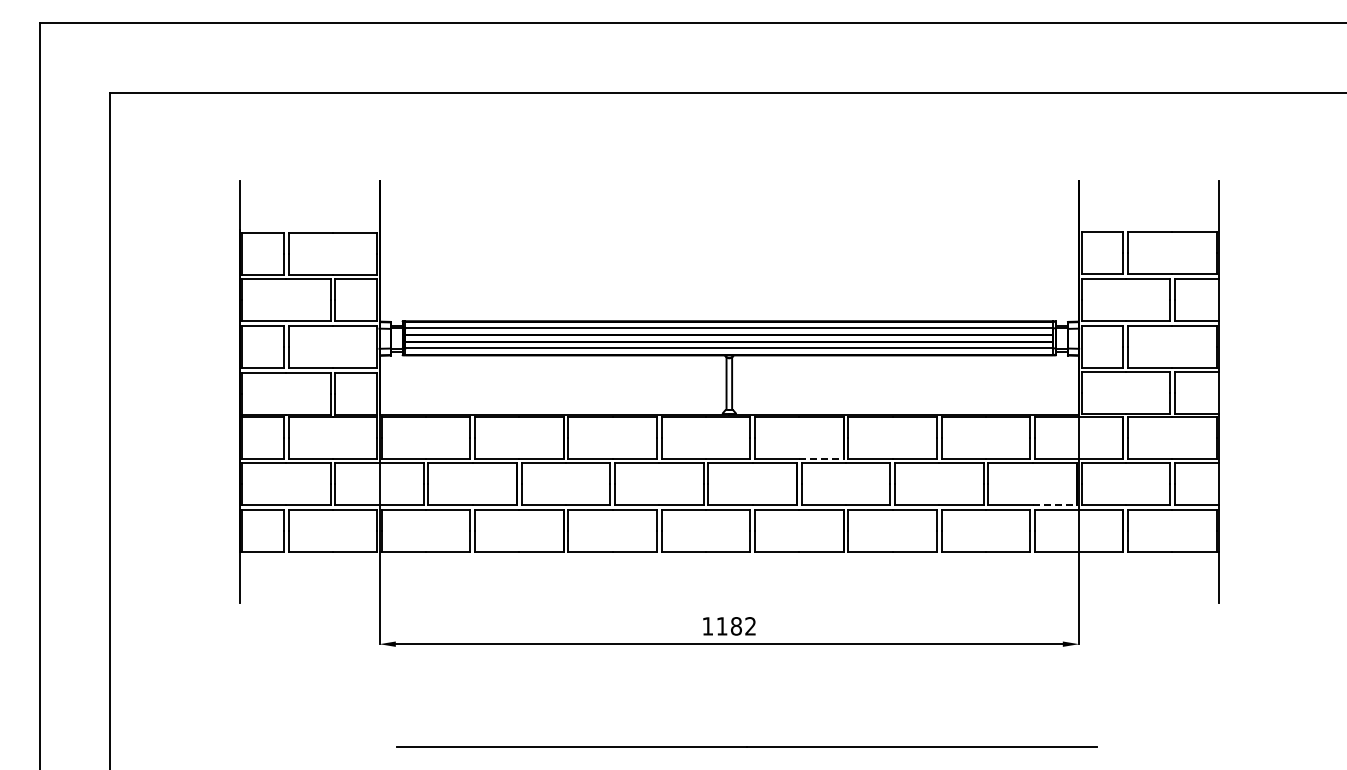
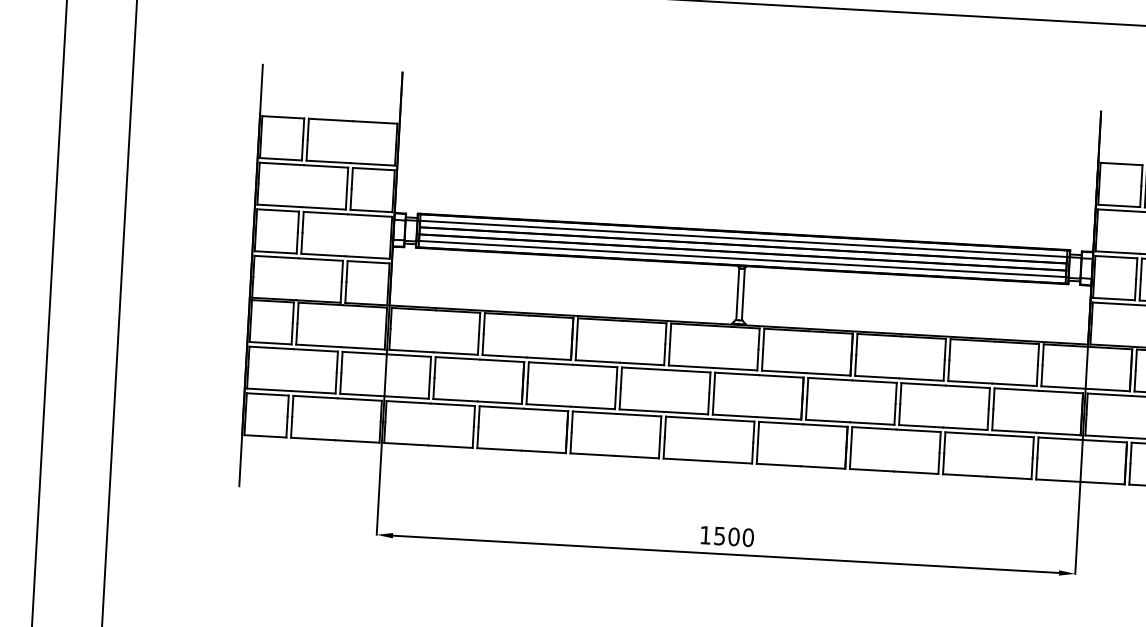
line: (821, 458) -> (828, 374), dashed -> solid
line: (1055, 505) -> (1059, 434), dashed -> solid
text: (736, 626) -> (734, 537), 1182 -> 1500

